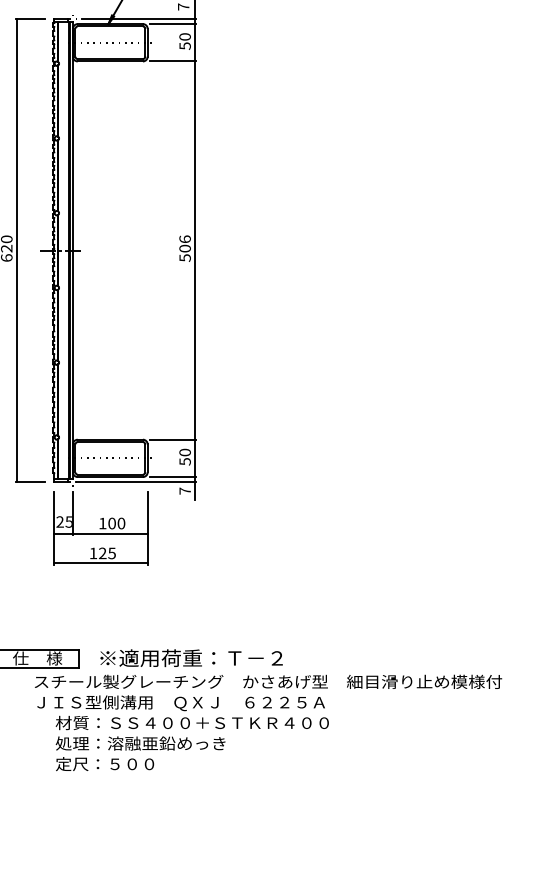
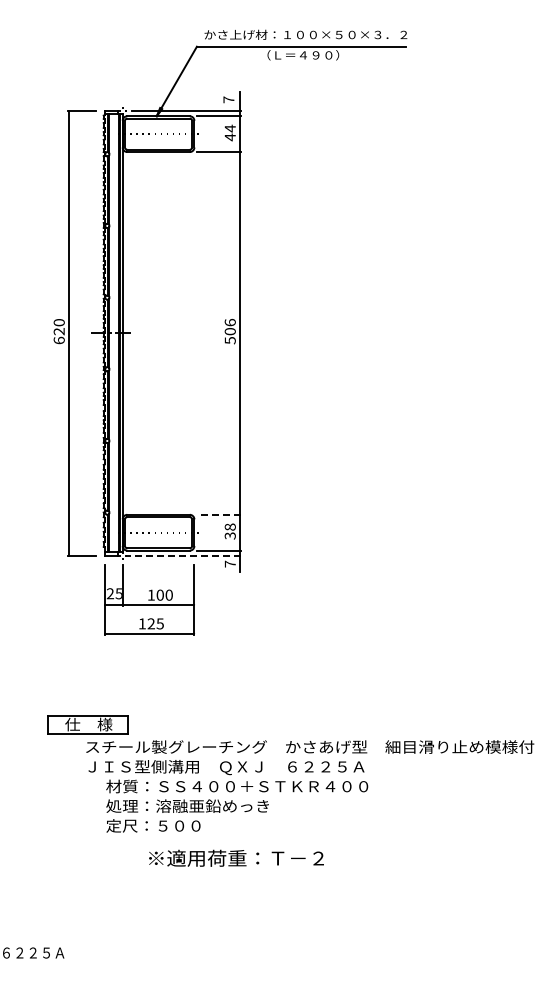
text: (184, 41) -> (229, 132), 50 -> 44
line: (172, 439) -> (218, 514), solid -> dashed
text: (184, 456) -> (229, 530), 50 -> 38
line: (136, 482) -> (183, 555), solid -> dashed
text: (191, 657) -> (236, 857), moved

